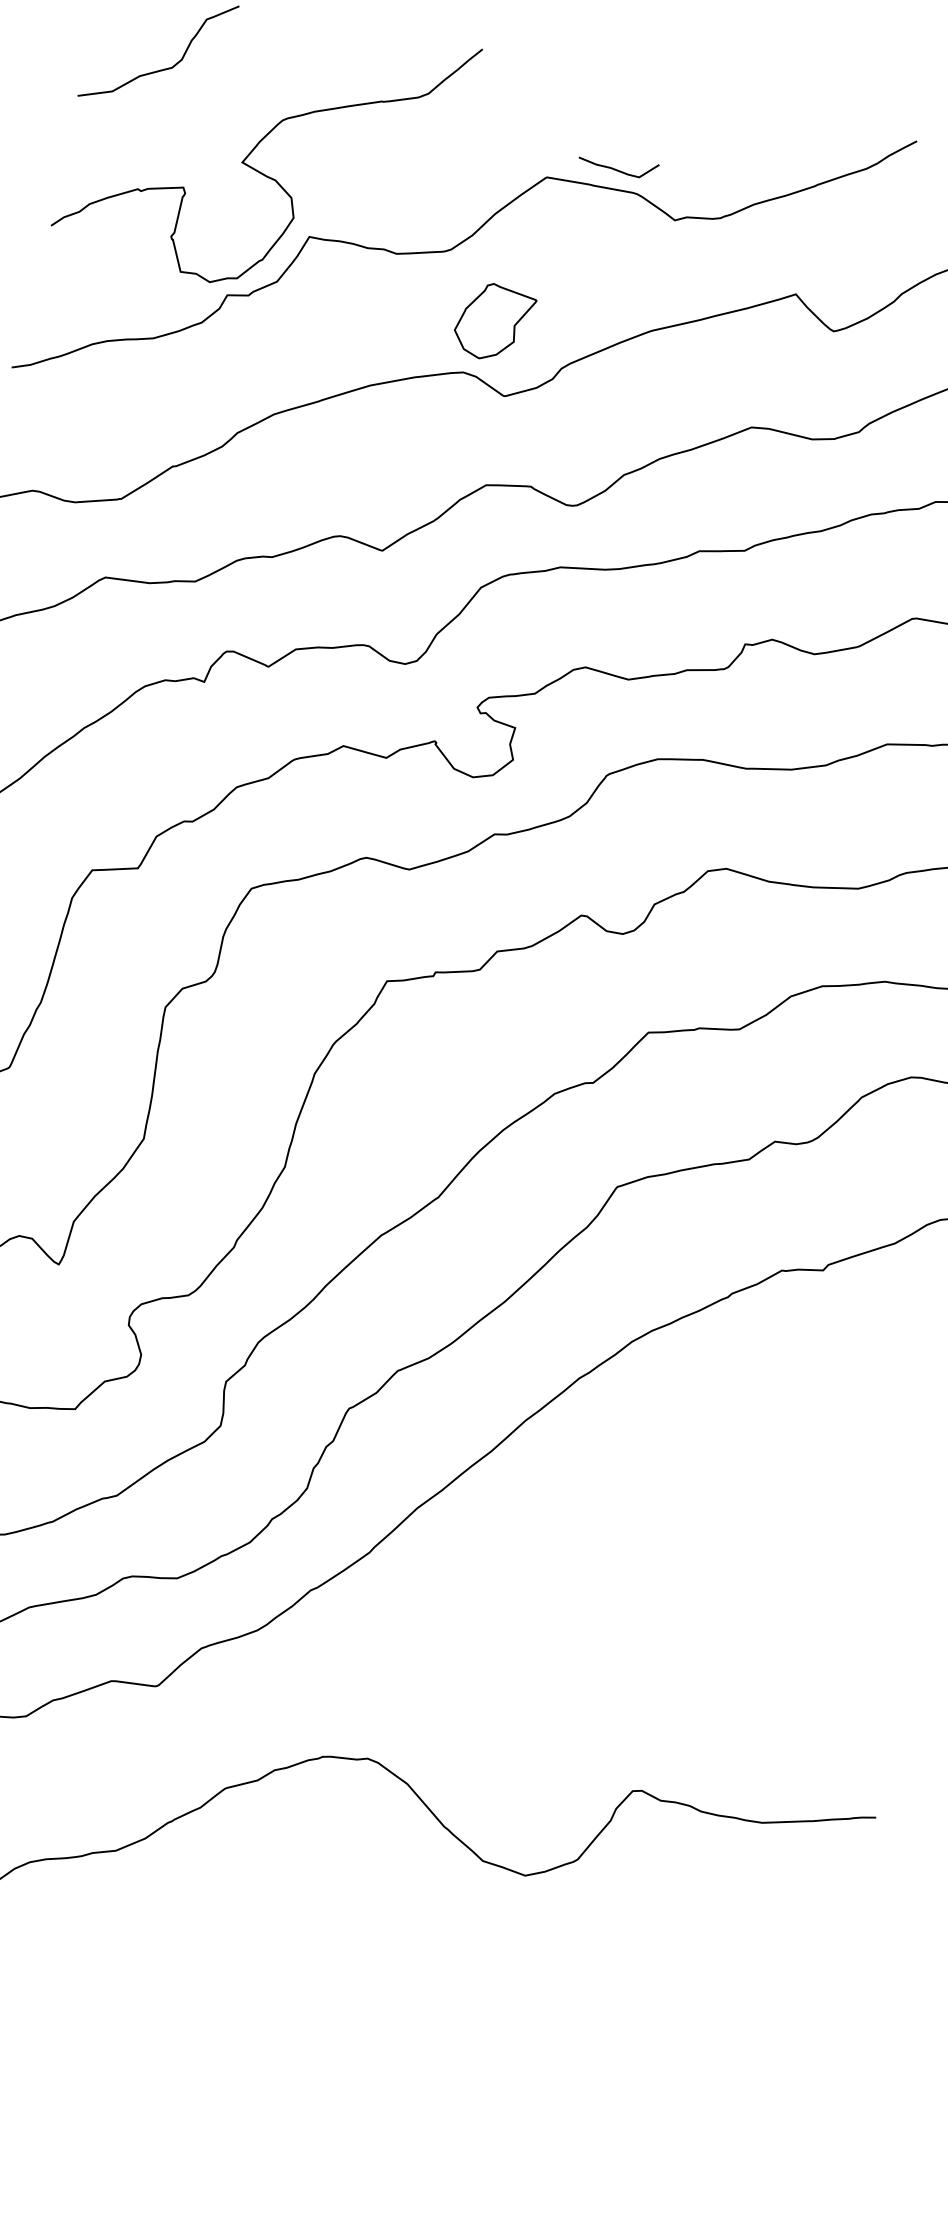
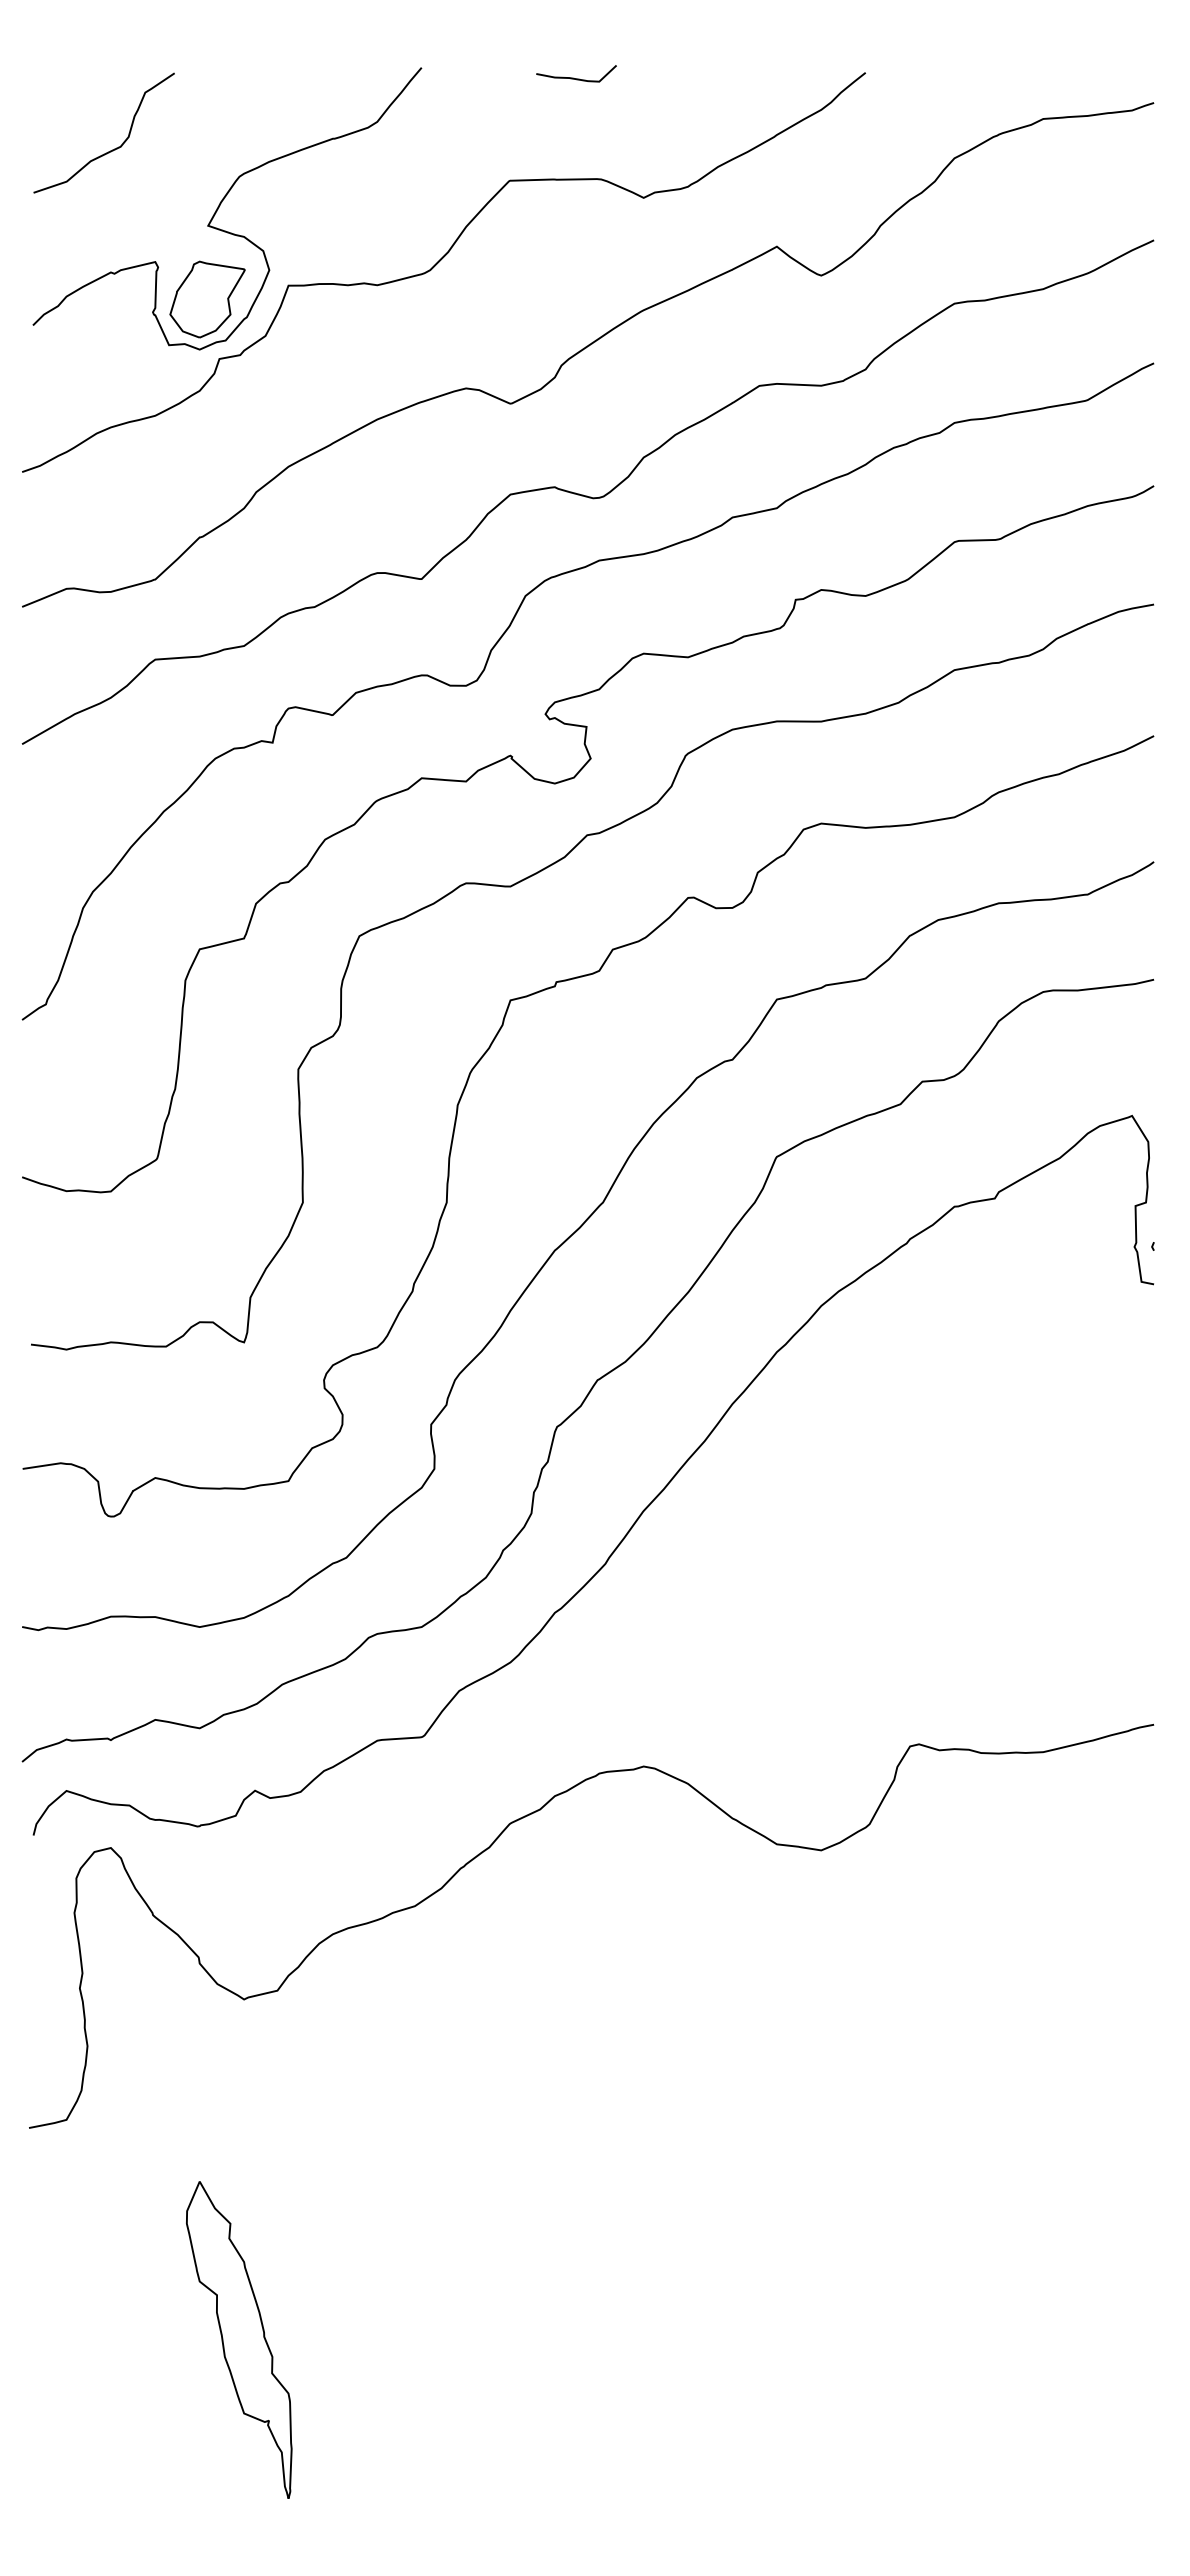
curve: (614, 168) -> (573, 77), moved
part: (494, 322) -> (207, 299), moved

